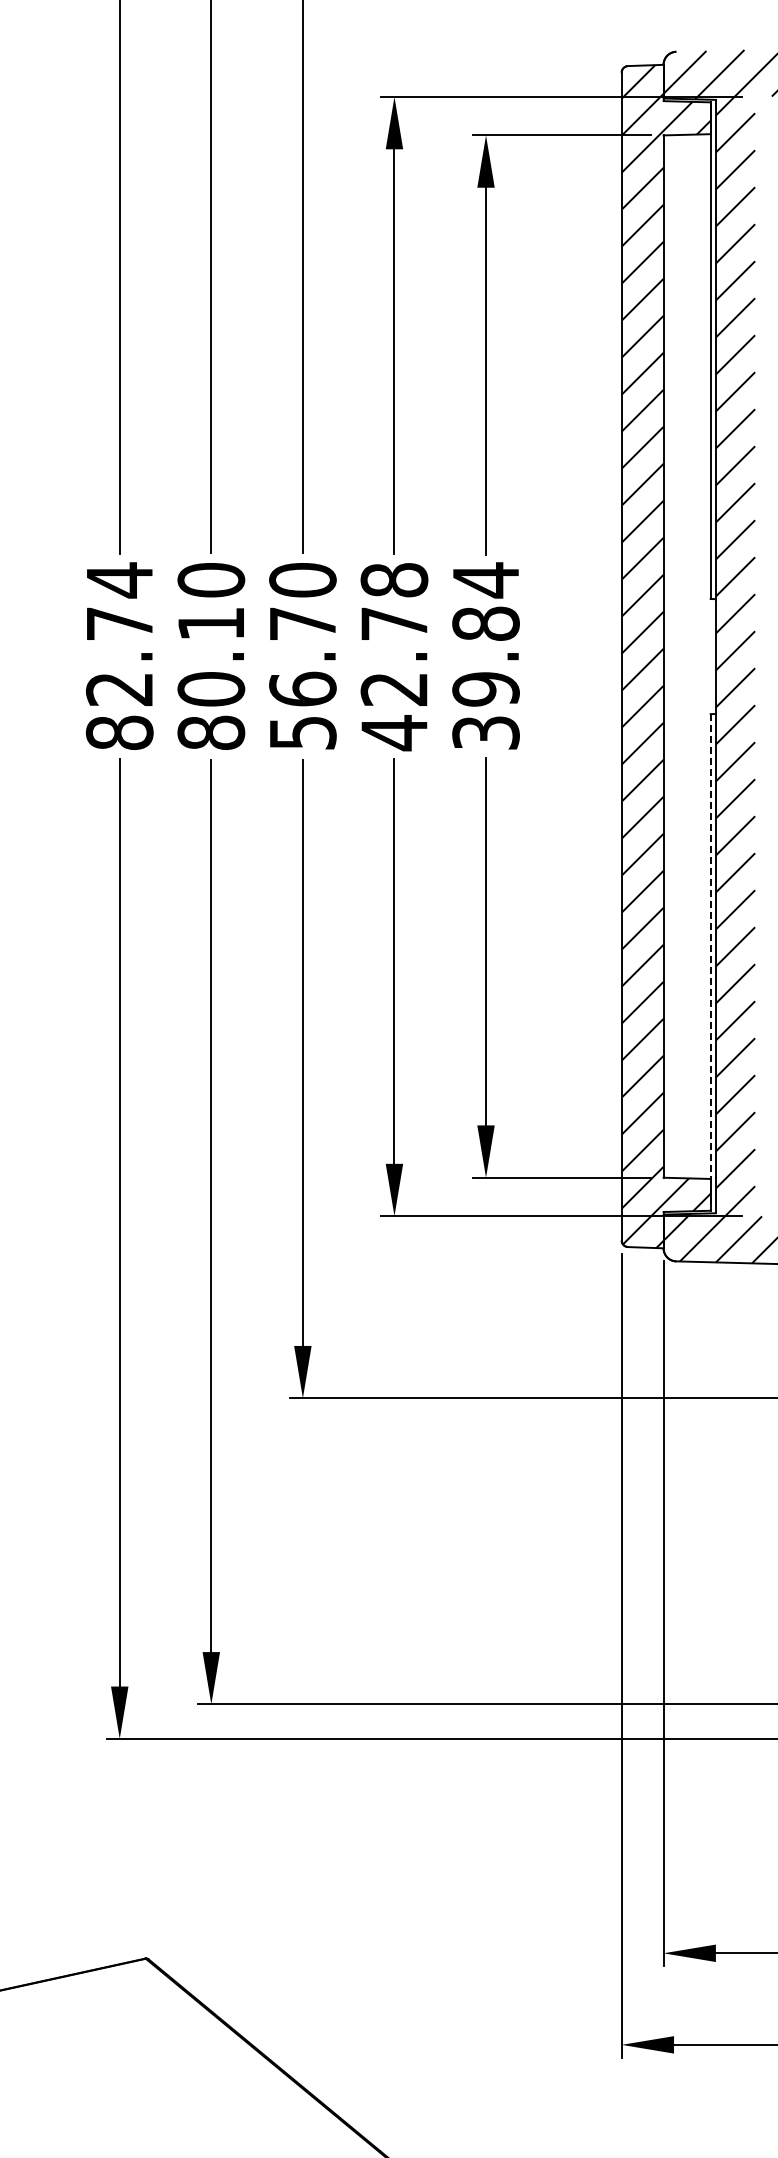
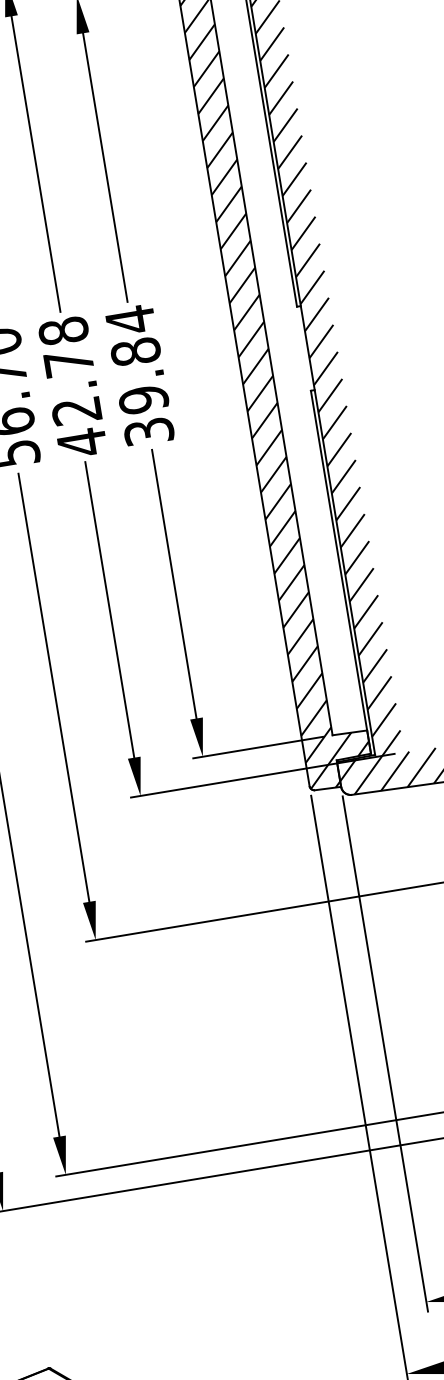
line: (710, 962) -> (340, 572), dashed -> solid

